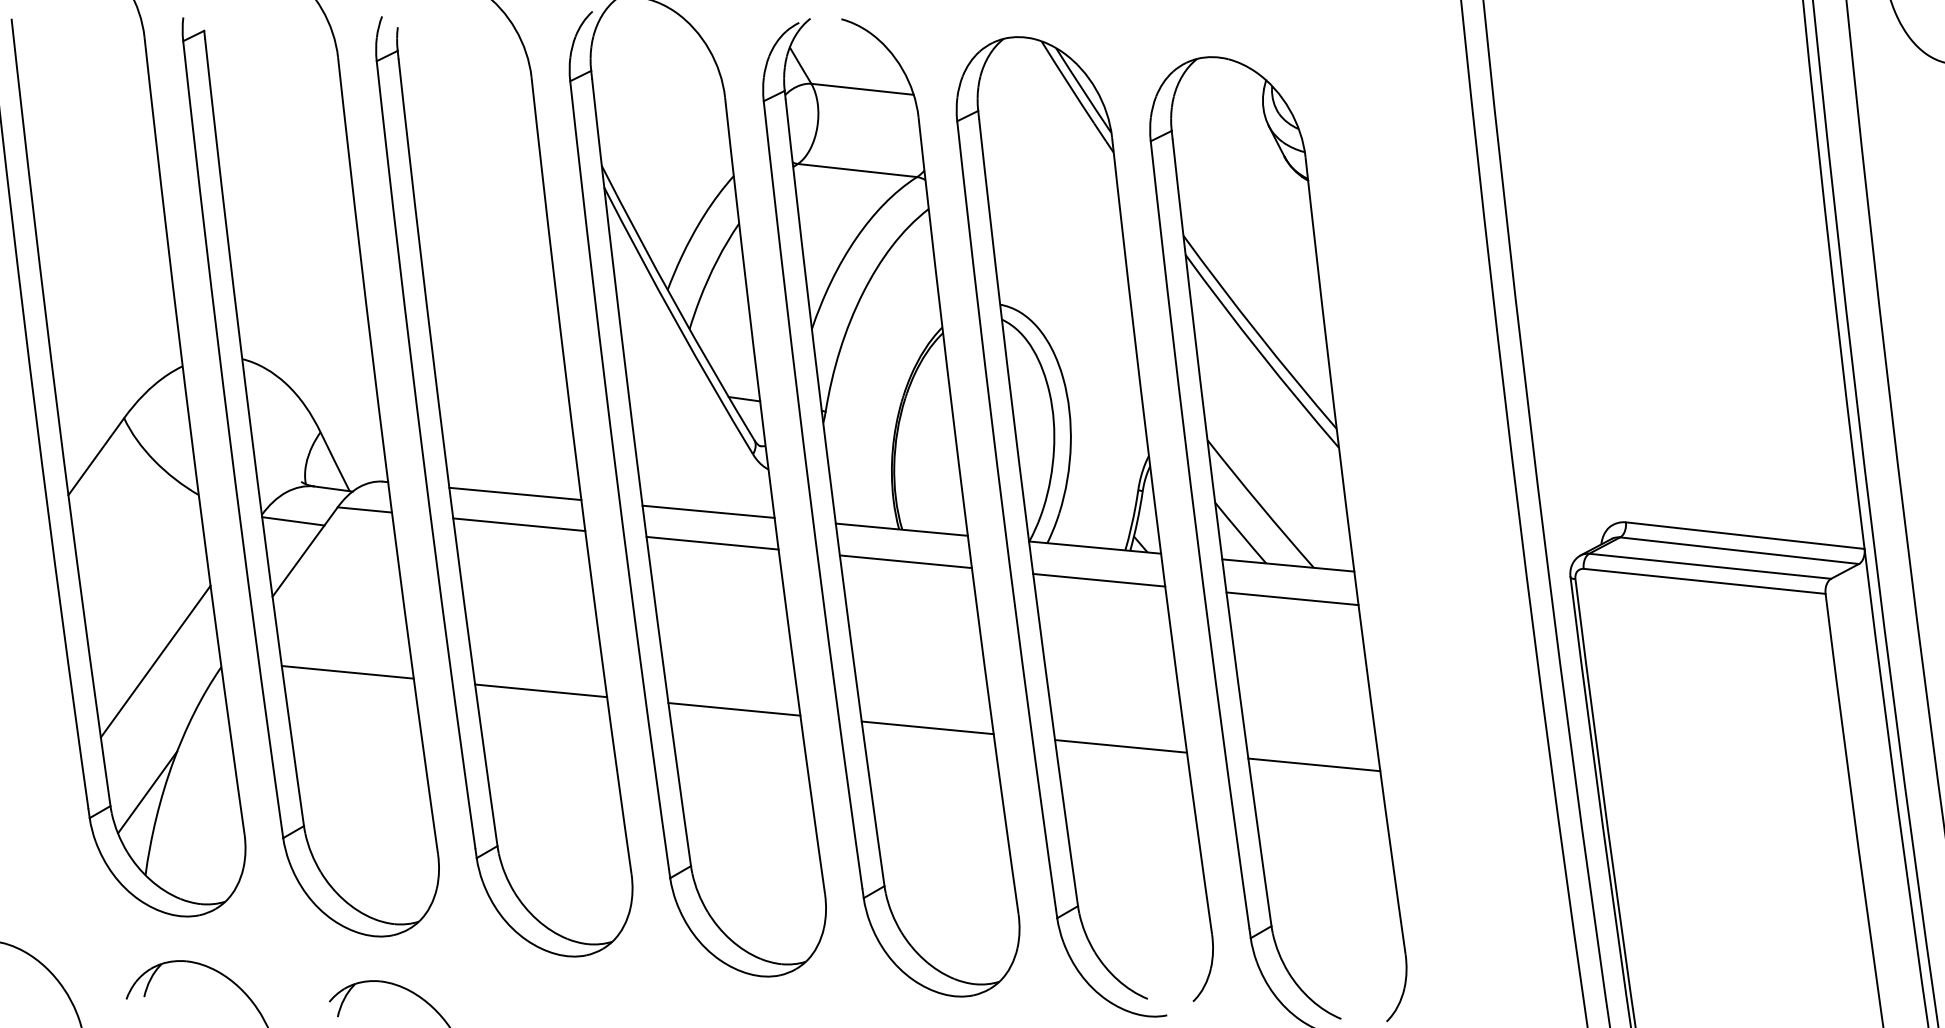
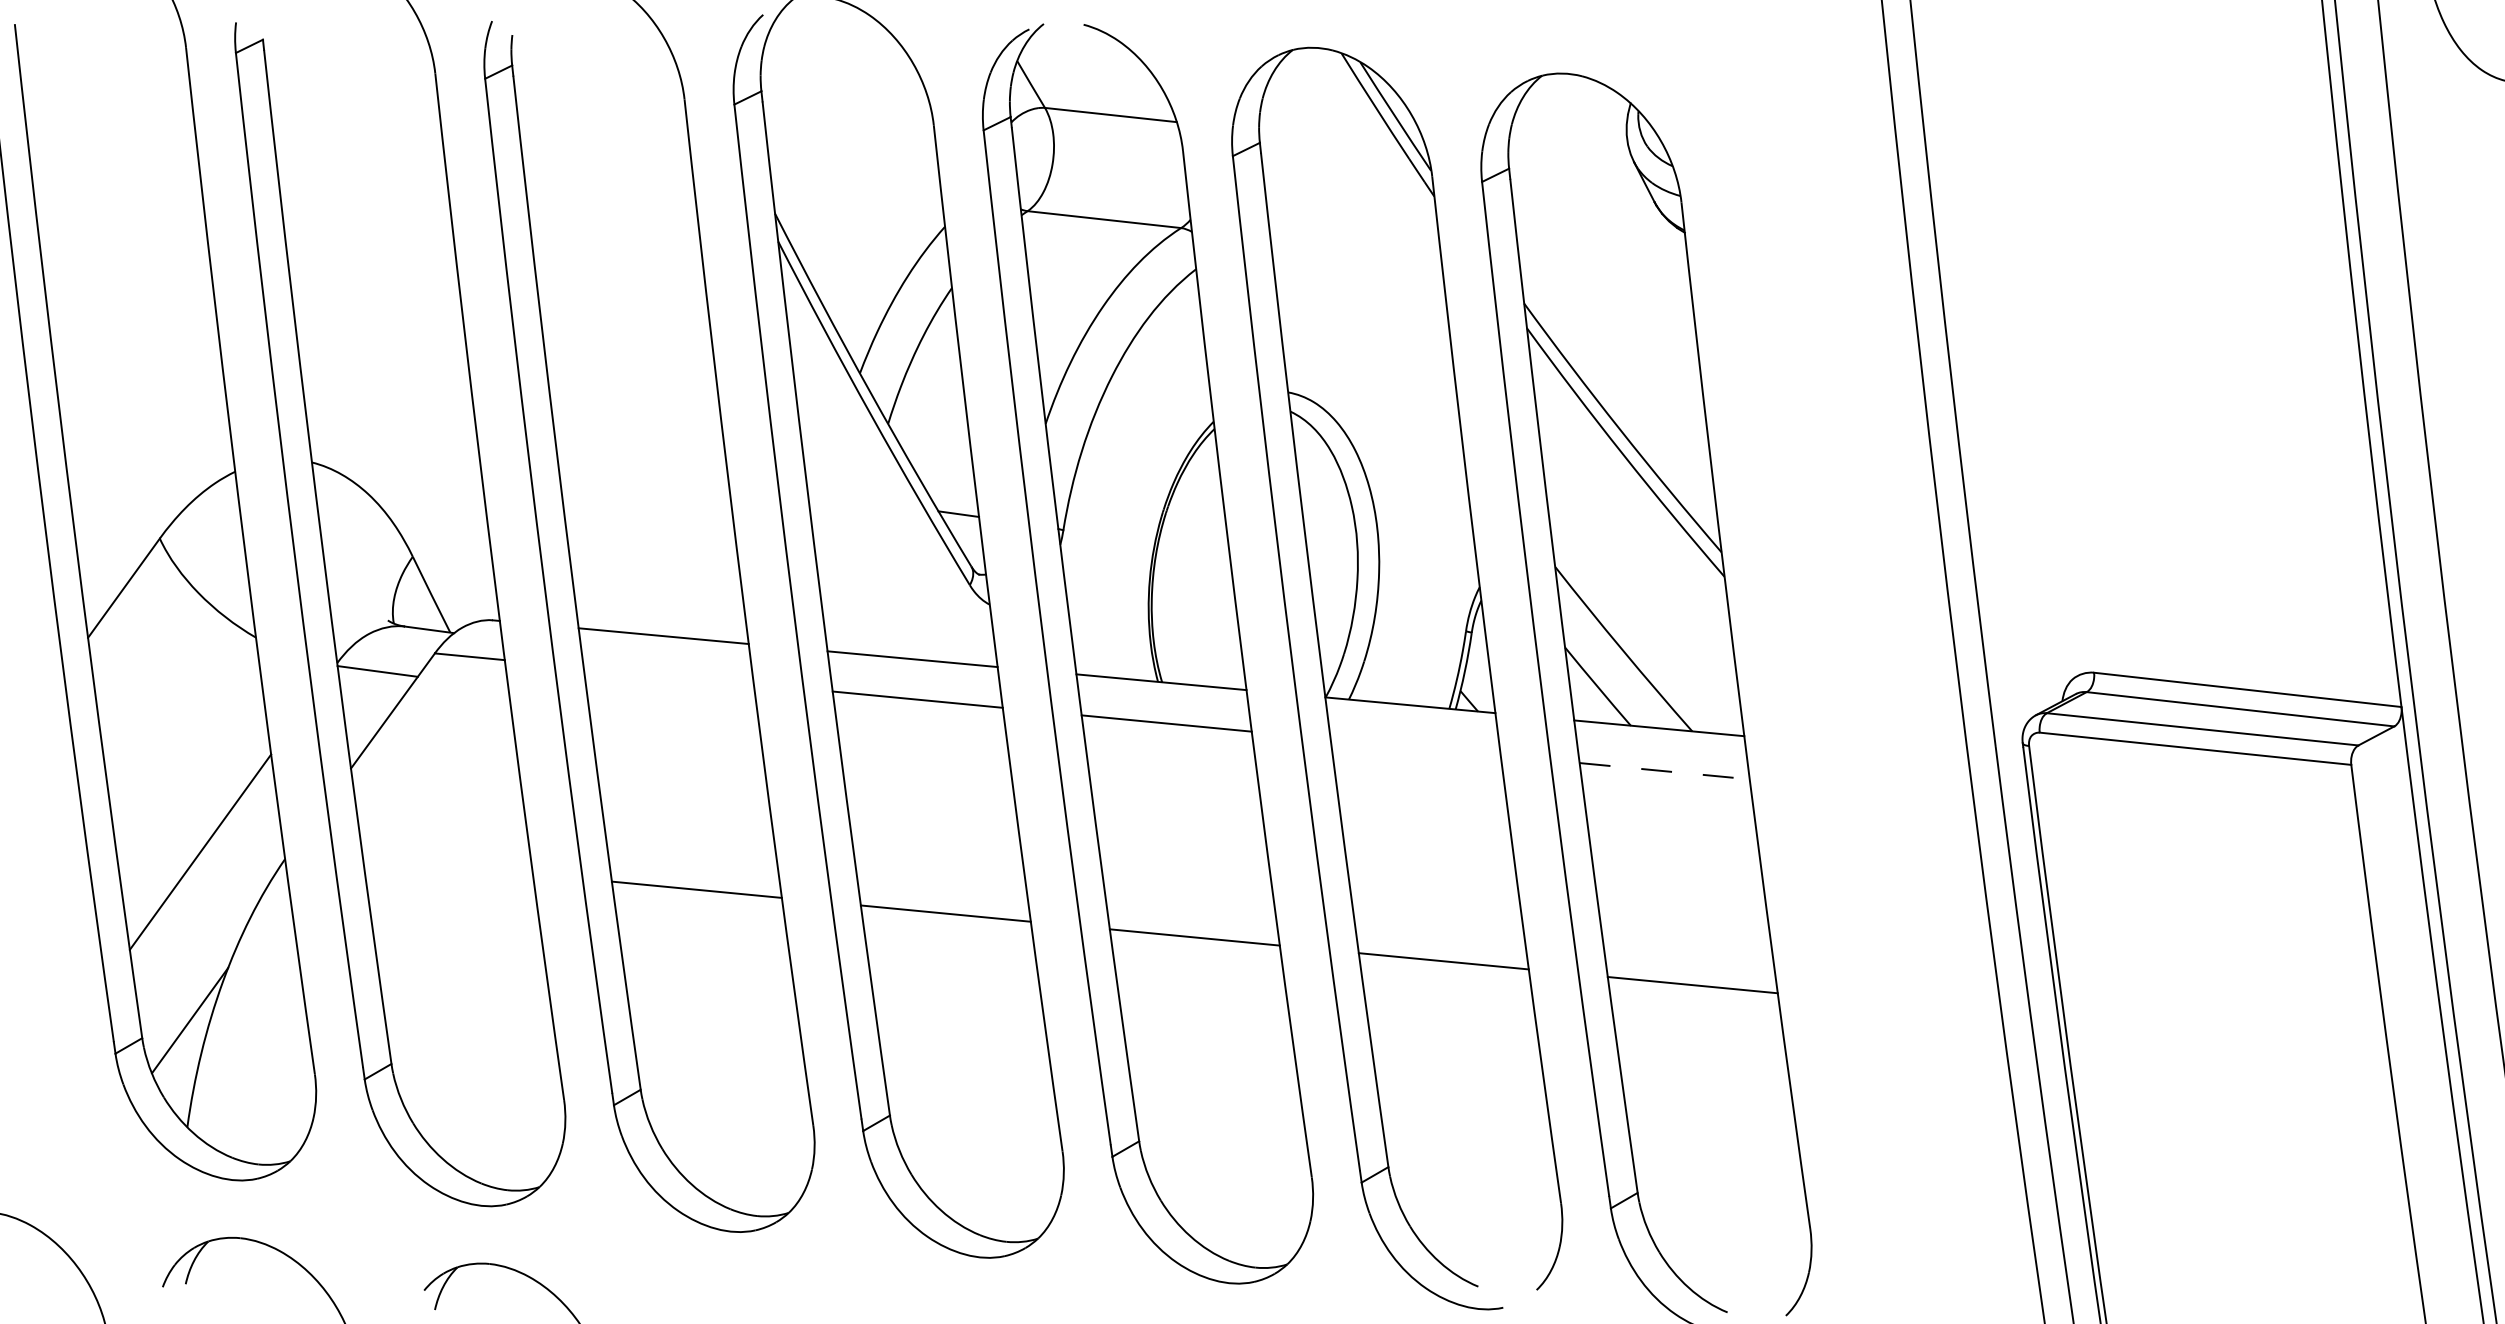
line: (519, 524) -> (668, 675), removed
line: (1099, 580) -> (1415, 747), removed
line: (1293, 599) -> (1665, 771), solid -> dashed
line: (347, 671) -> (447, 865), removed

